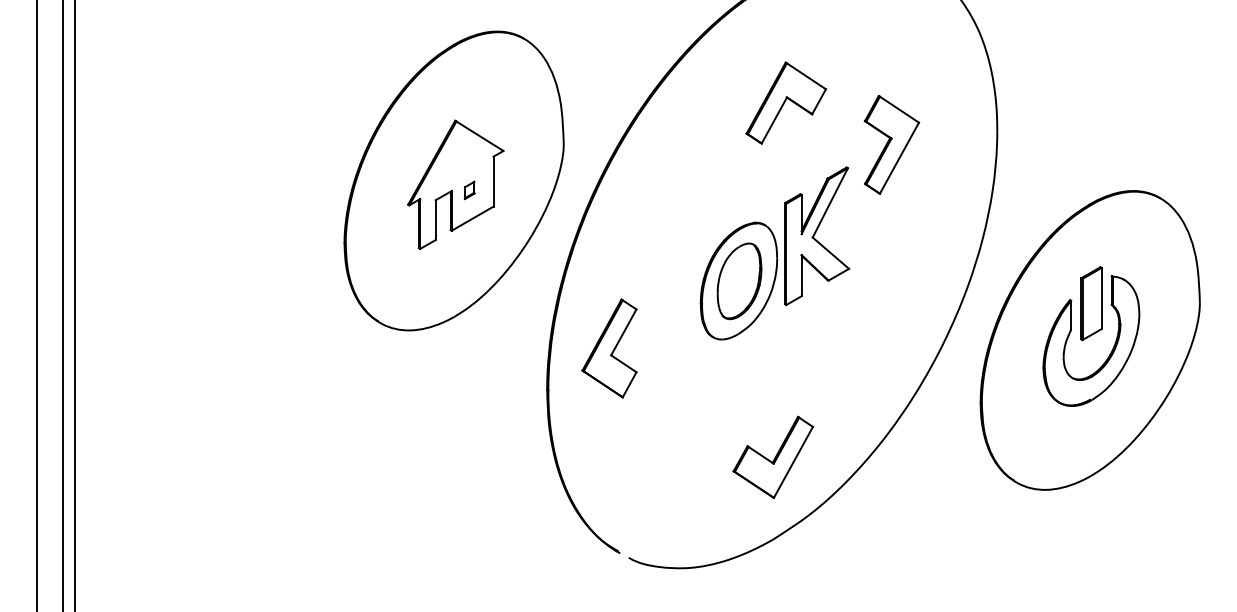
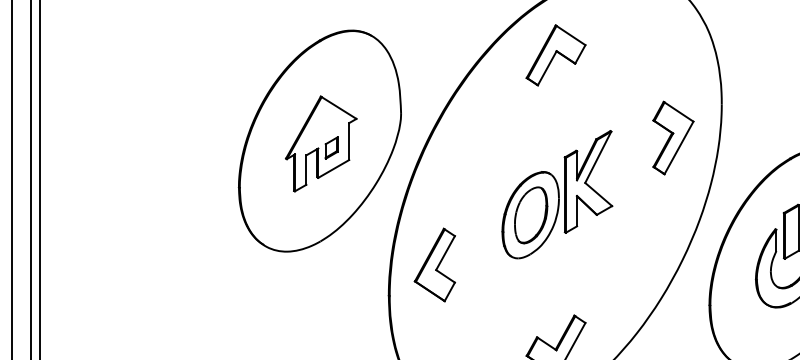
part: (785, 102) -> (555, 54), moved
part: (891, 144) -> (673, 137), moved
part: (469, 190) -> (331, 148), size x1.67

